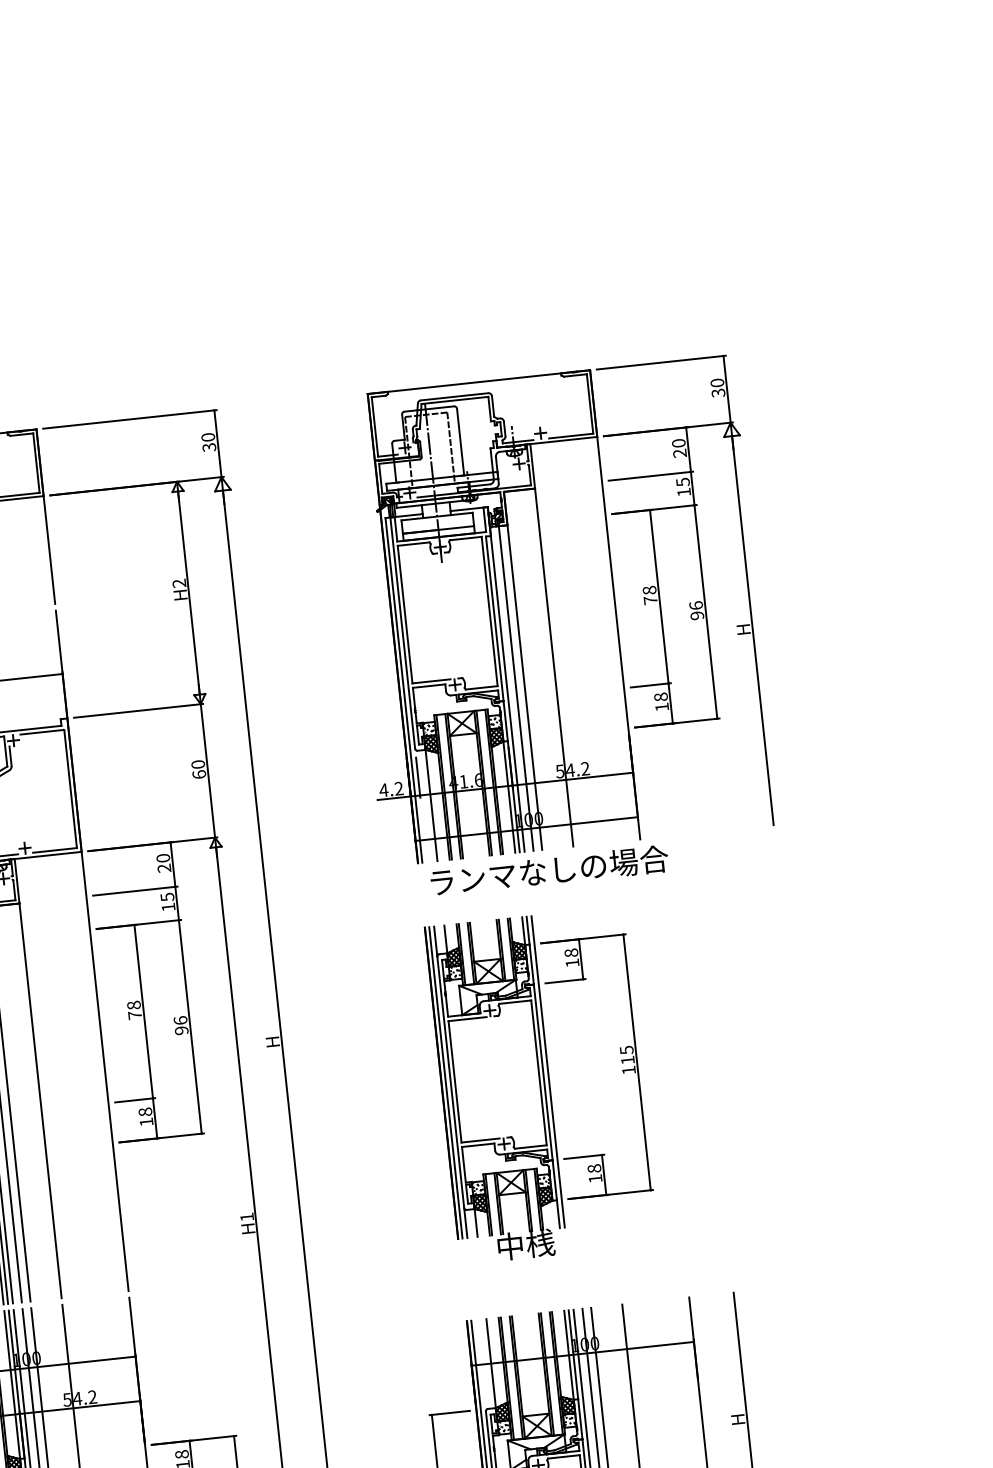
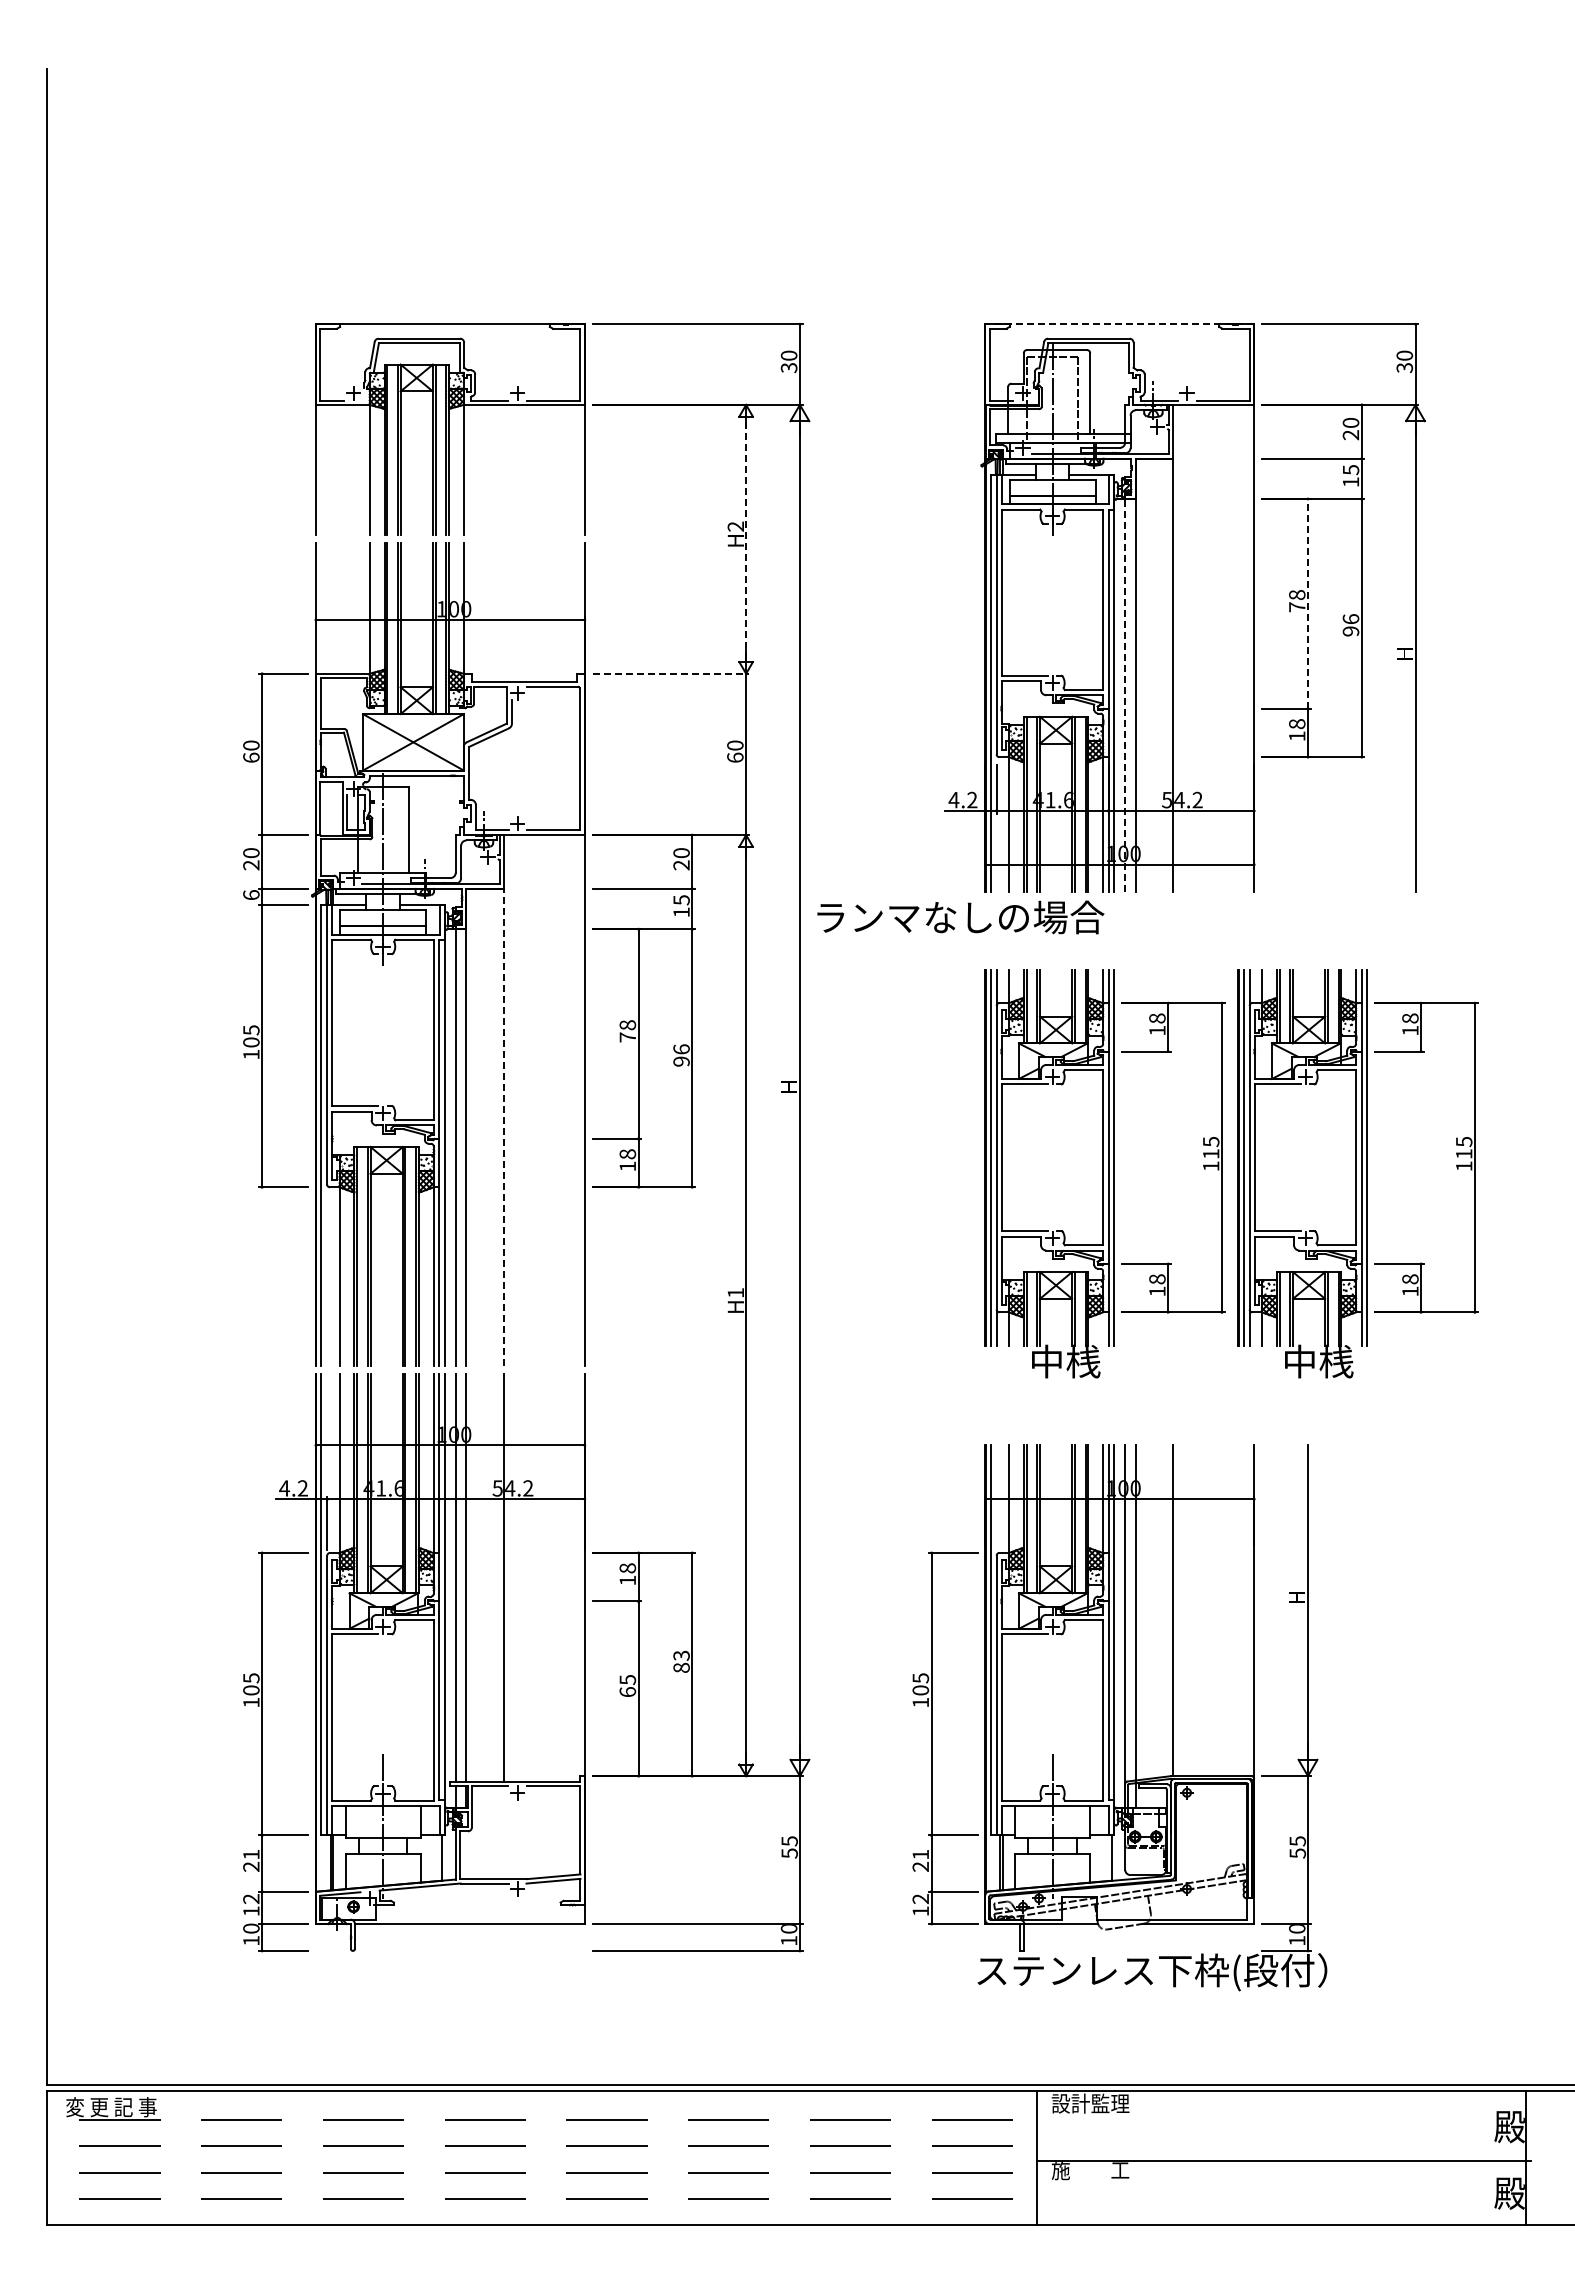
line: (478, 382) -> (1119, 324), solid -> dashed
line: (189, 593) -> (746, 539), solid -> dashed
line: (659, 596) -> (1308, 603), solid -> dashed
line: (516, 687) -> (1125, 694), solid -> dashed
line: (138, 710) -> (670, 673), solid -> dashed
text: (549, 870) -> (960, 917), moved
part: (750, 1063) -> (1357, 1173), added
line: (40, 1100) -> (503, 1127), solid -> dashed

